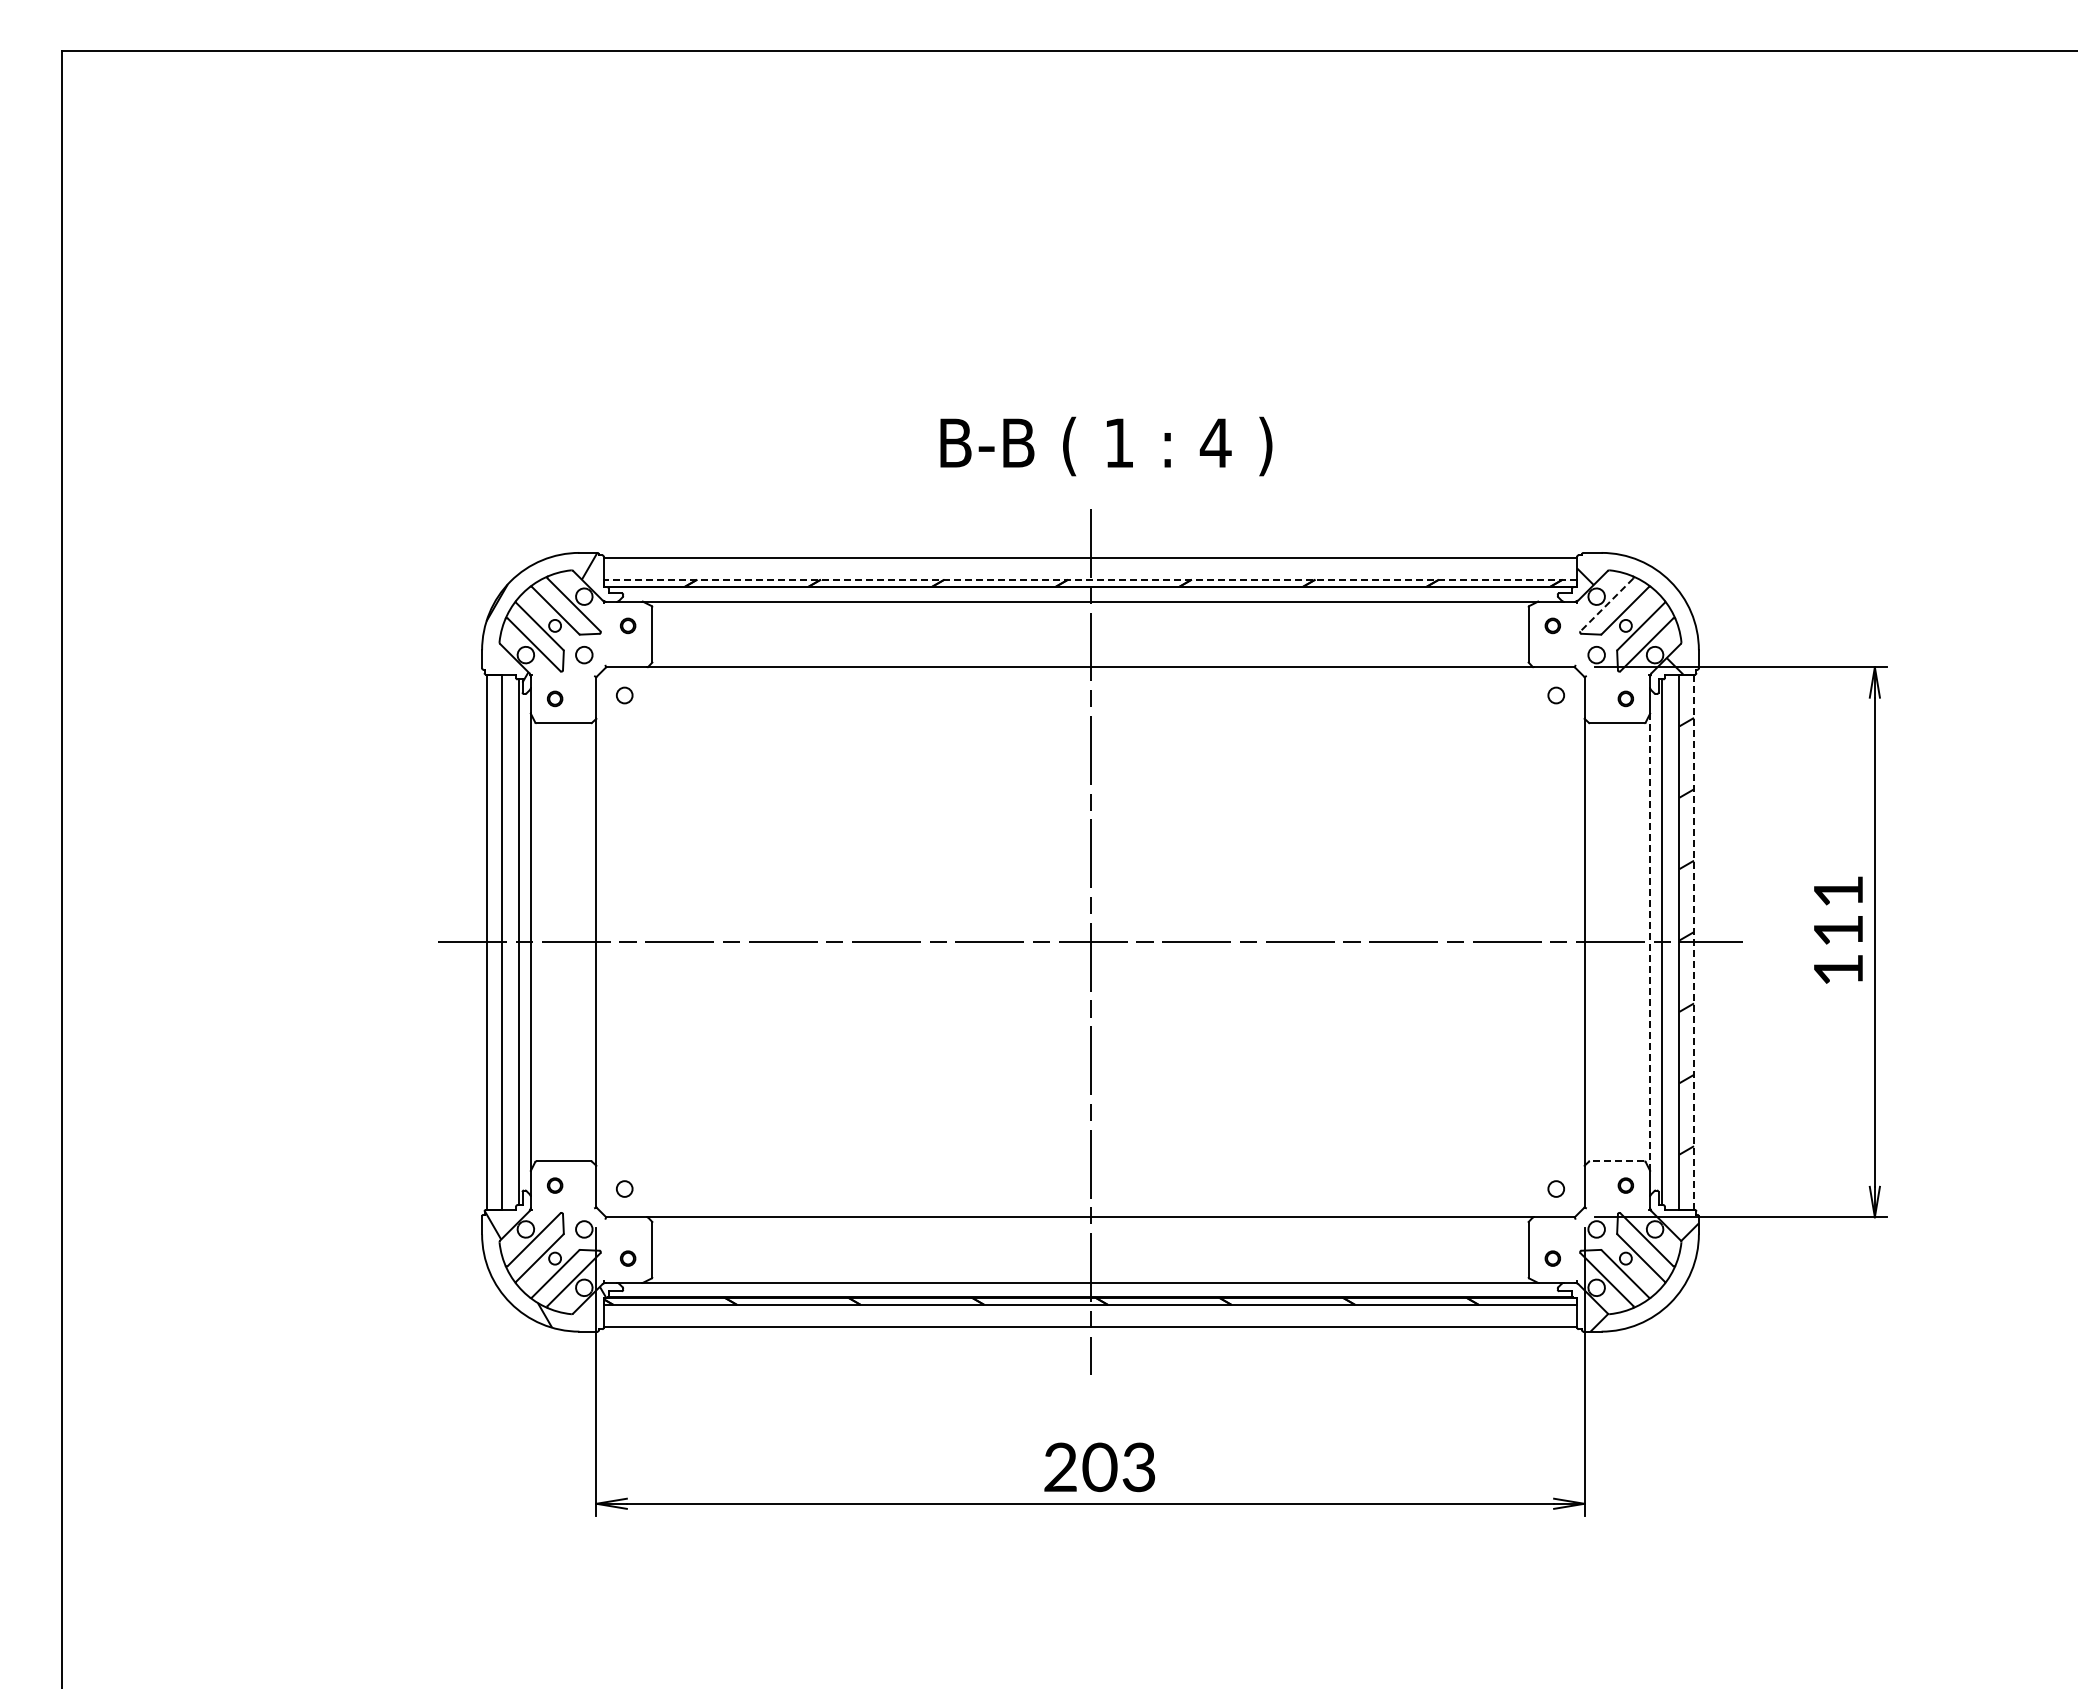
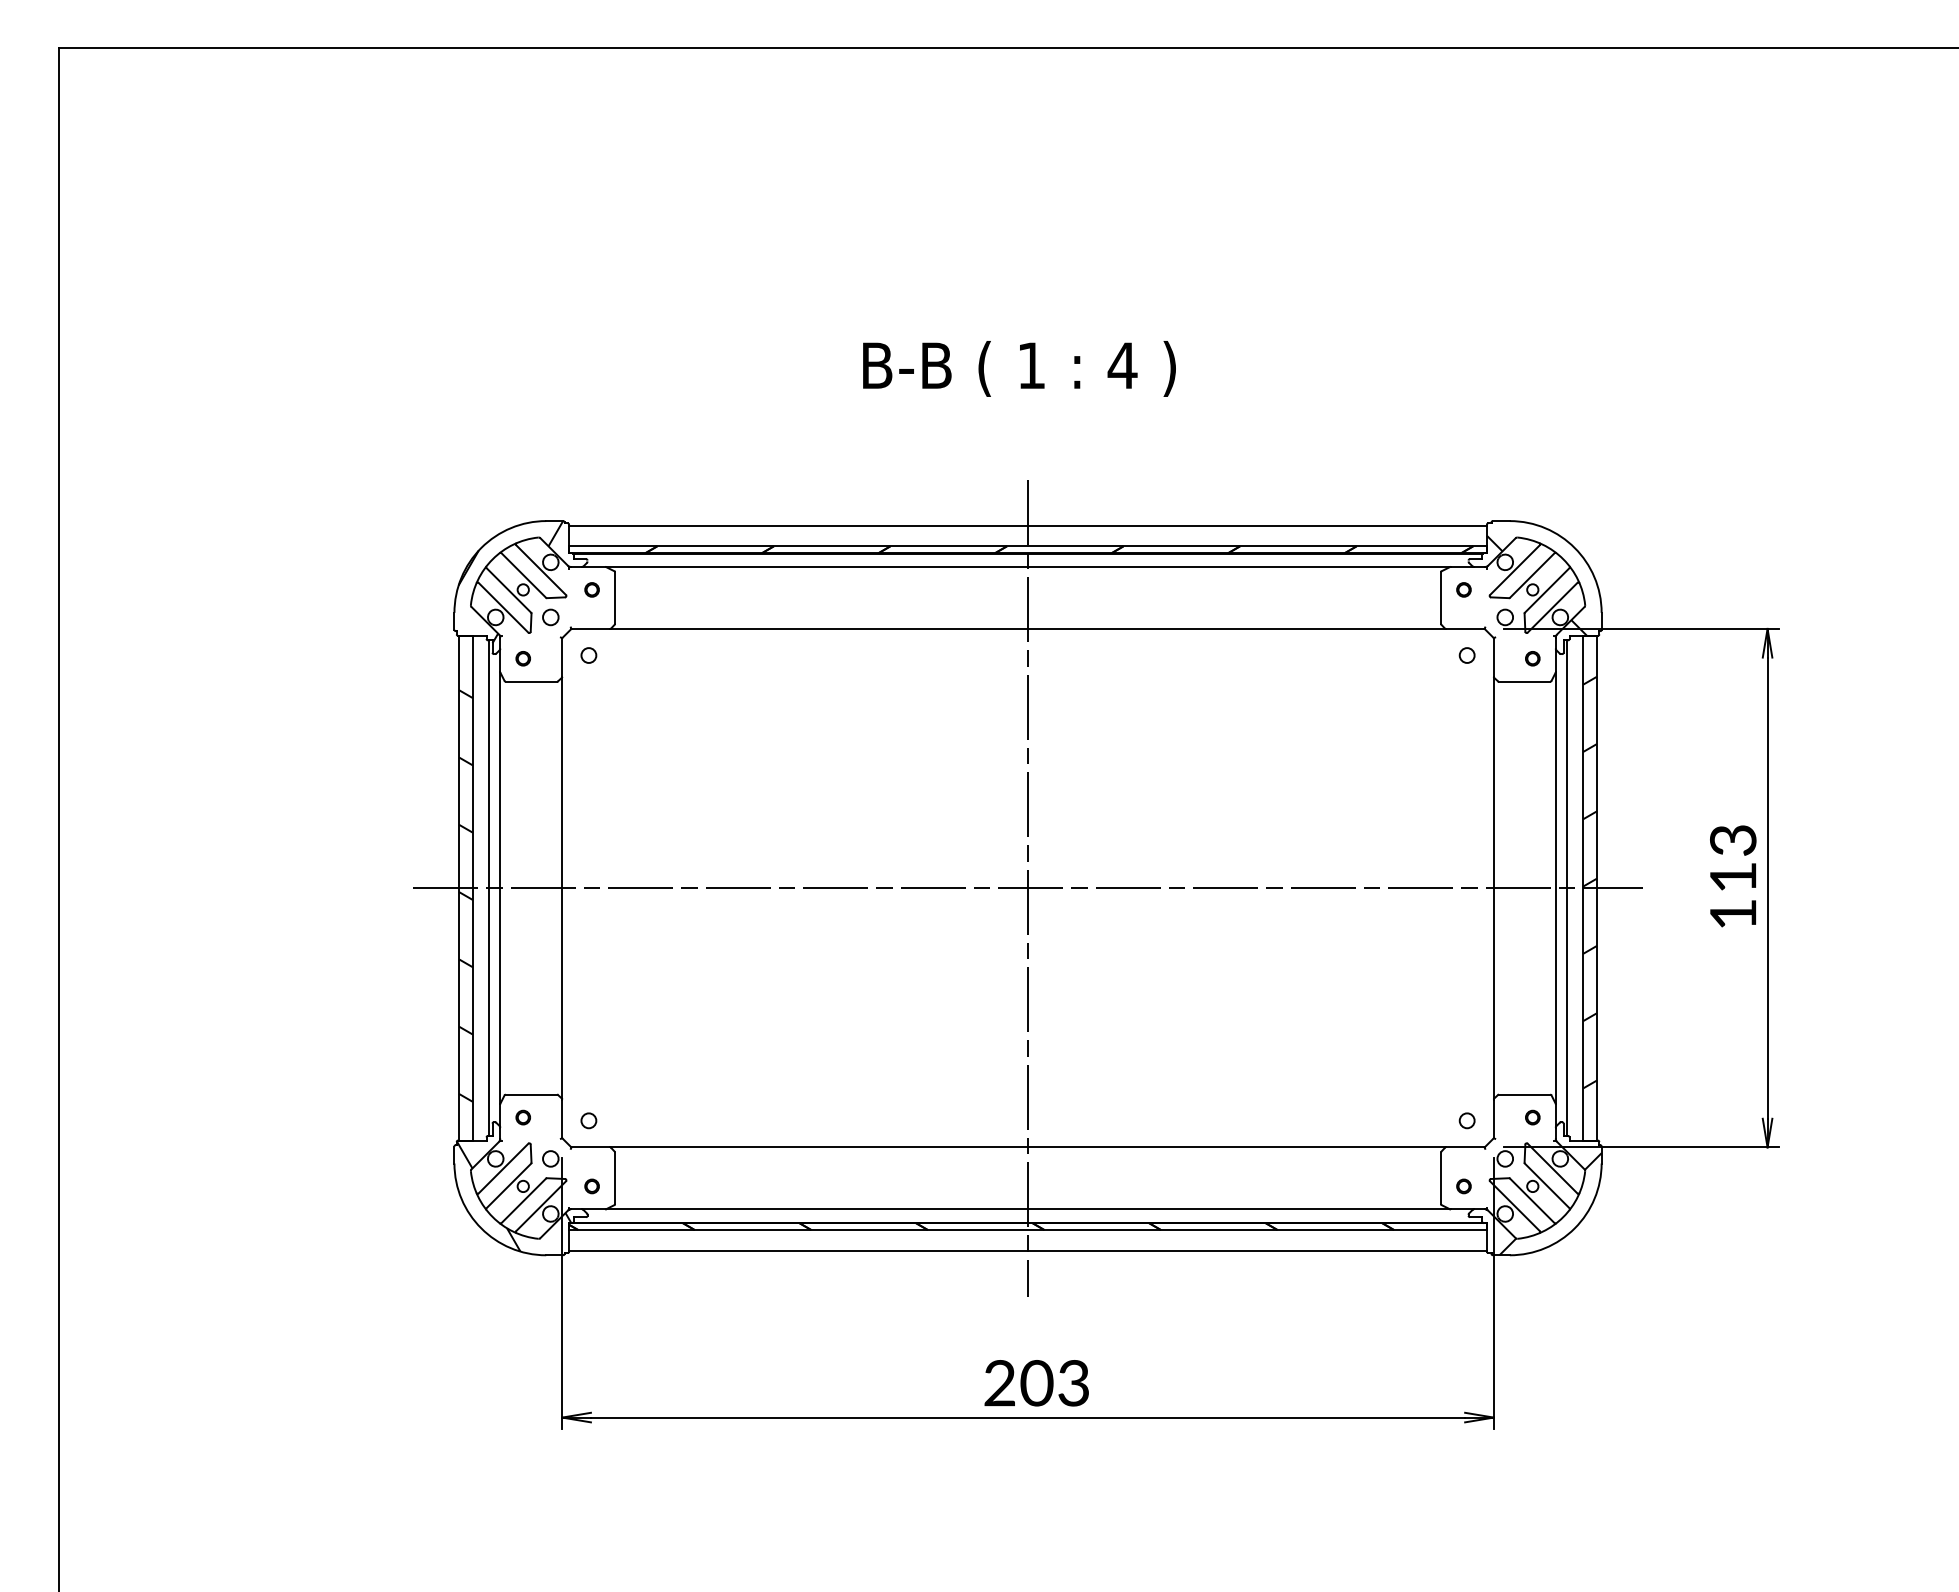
text: (1106, 446) -> (1019, 368), moved
line: (1090, 579) -> (1028, 546), dashed -> solid
line: (1606, 605) -> (1514, 570), dashed -> solid
text: (1838, 891) -> (1733, 840), 111 -> 113
line: (1650, 942) -> (1556, 888), dashed -> solid
line: (1694, 942) -> (1597, 888), dashed -> solid
hatch: (493, 950) -> (465, 895), added
line: (1616, 1161) -> (1523, 1094), dashed -> solid

